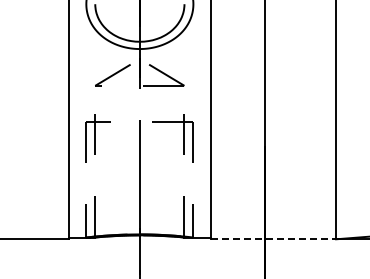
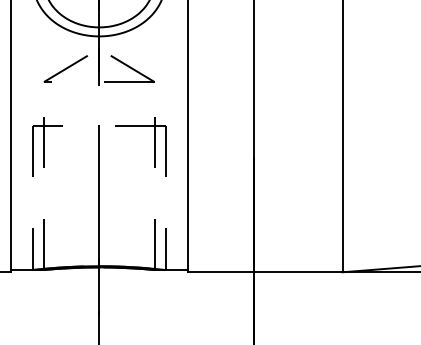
line: (274, 239) -> (266, 272), dashed -> solid

